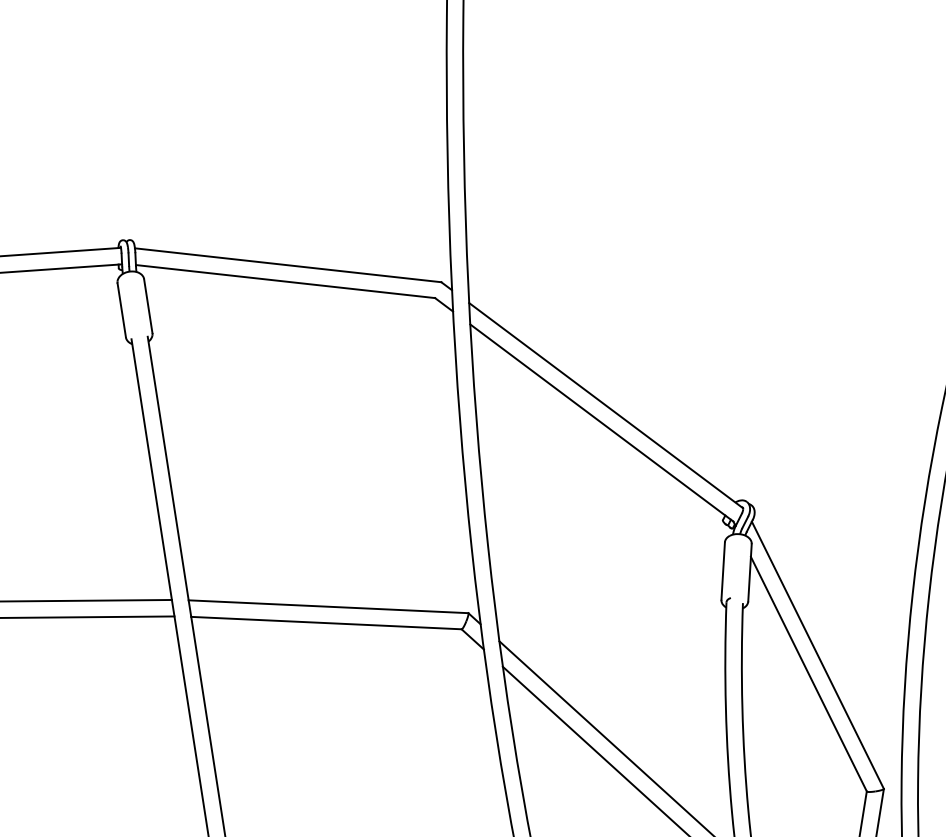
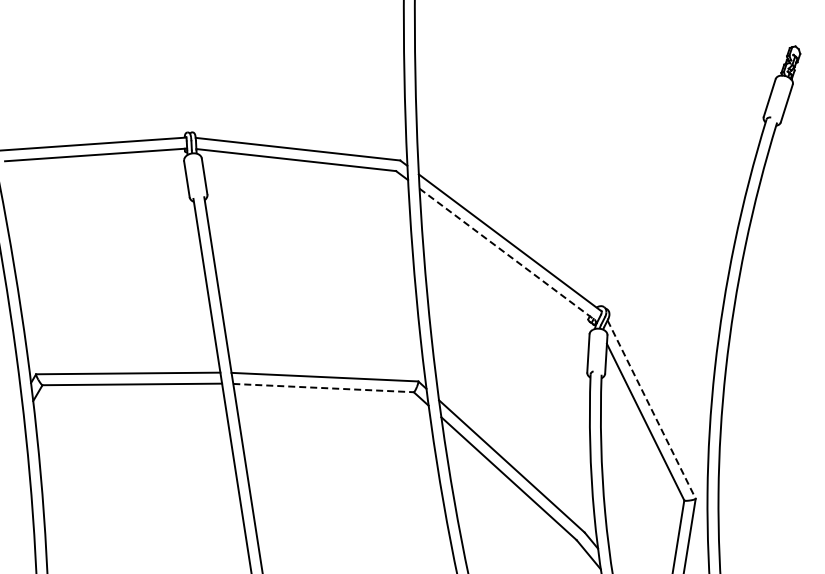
line: (601, 422) -> (507, 254), solid -> dashed
line: (327, 623) -> (324, 388), solid -> dashed
line: (817, 656) -> (651, 410), solid -> dashed

